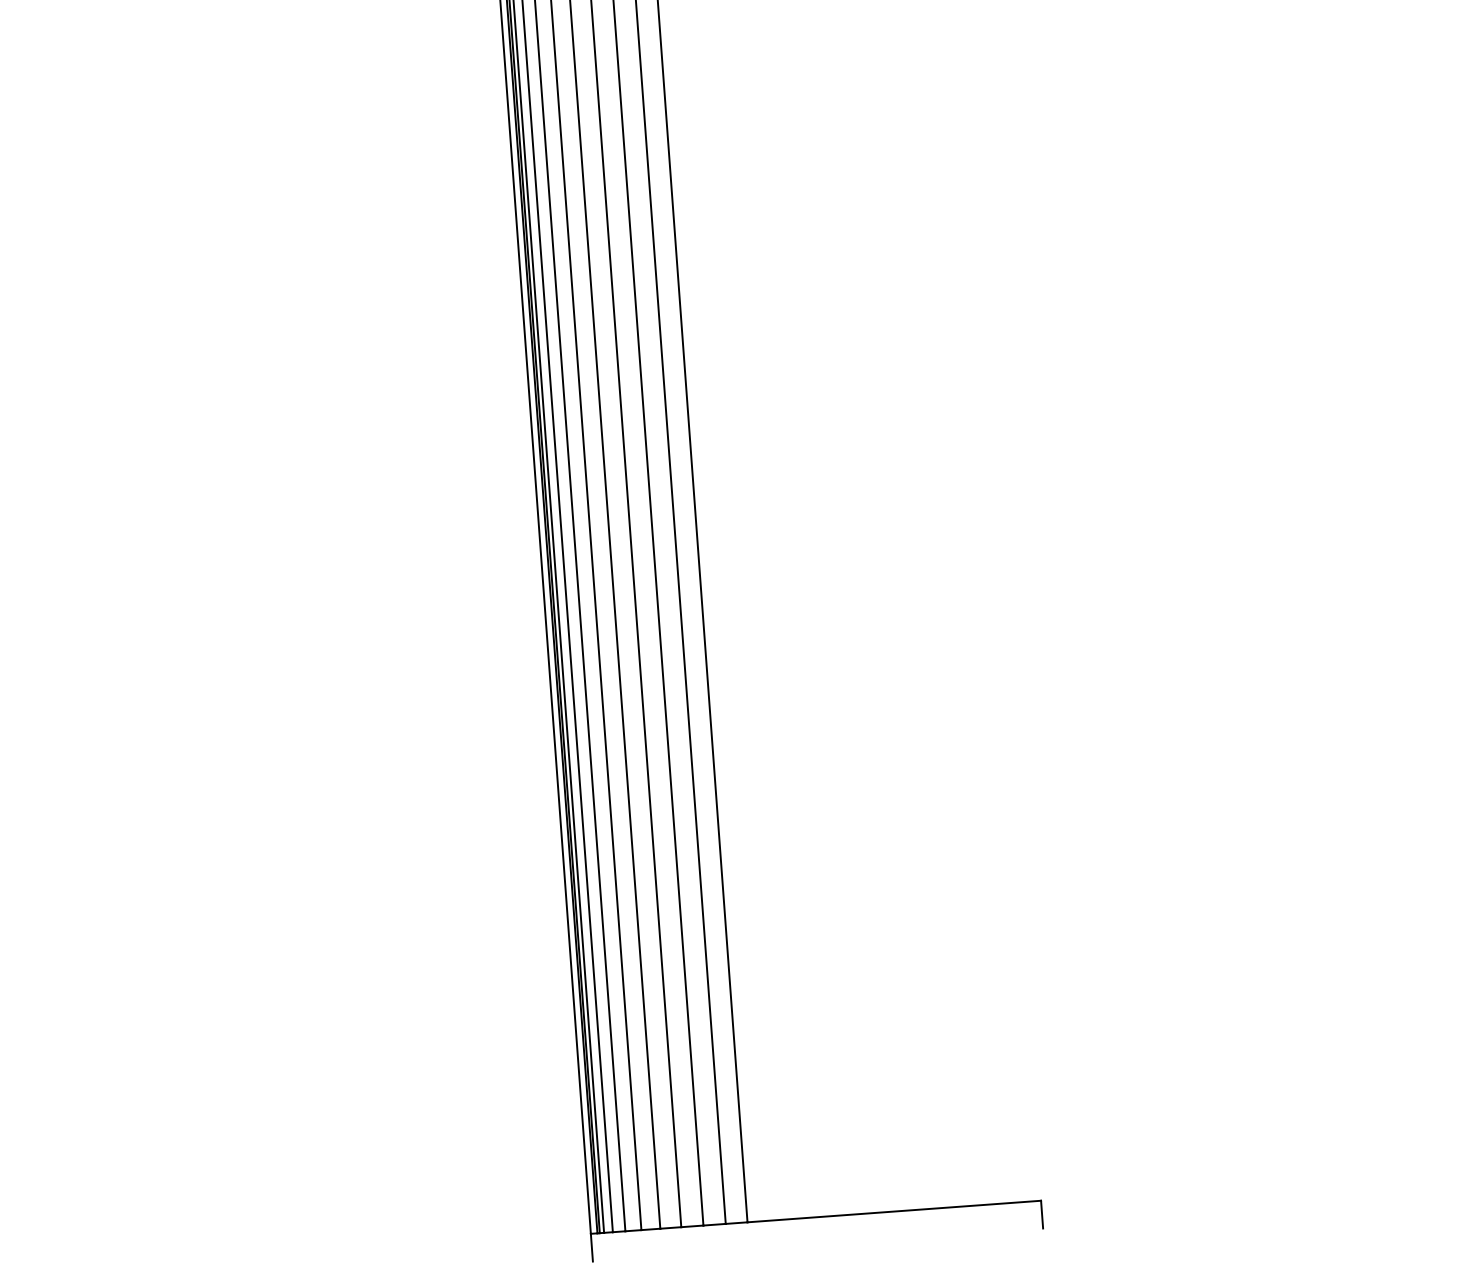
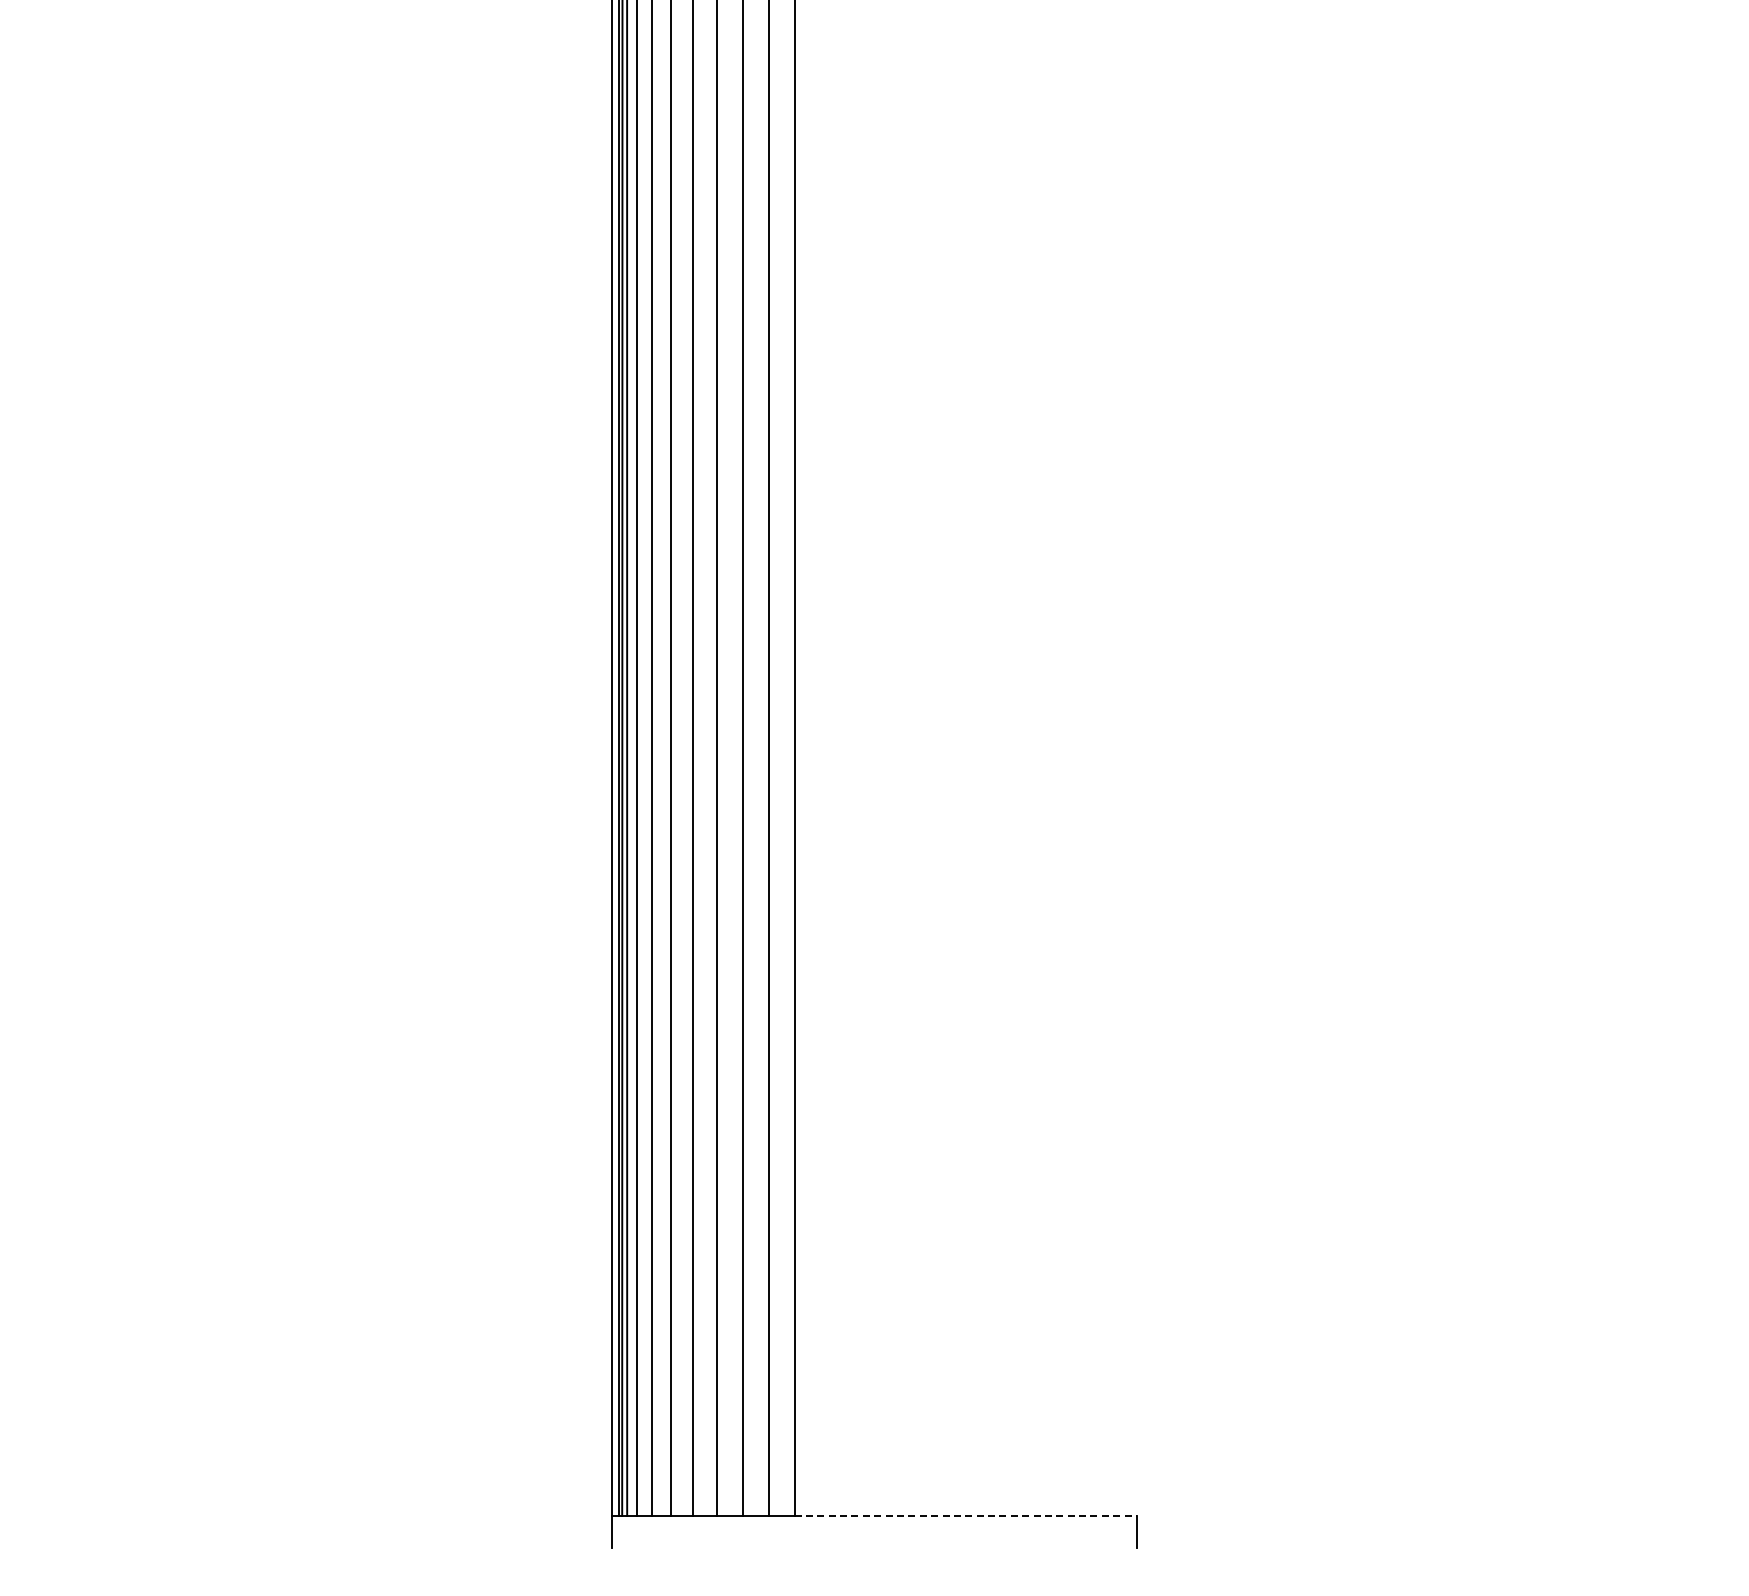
line: (894, 1211) -> (966, 1515), solid -> dashed

